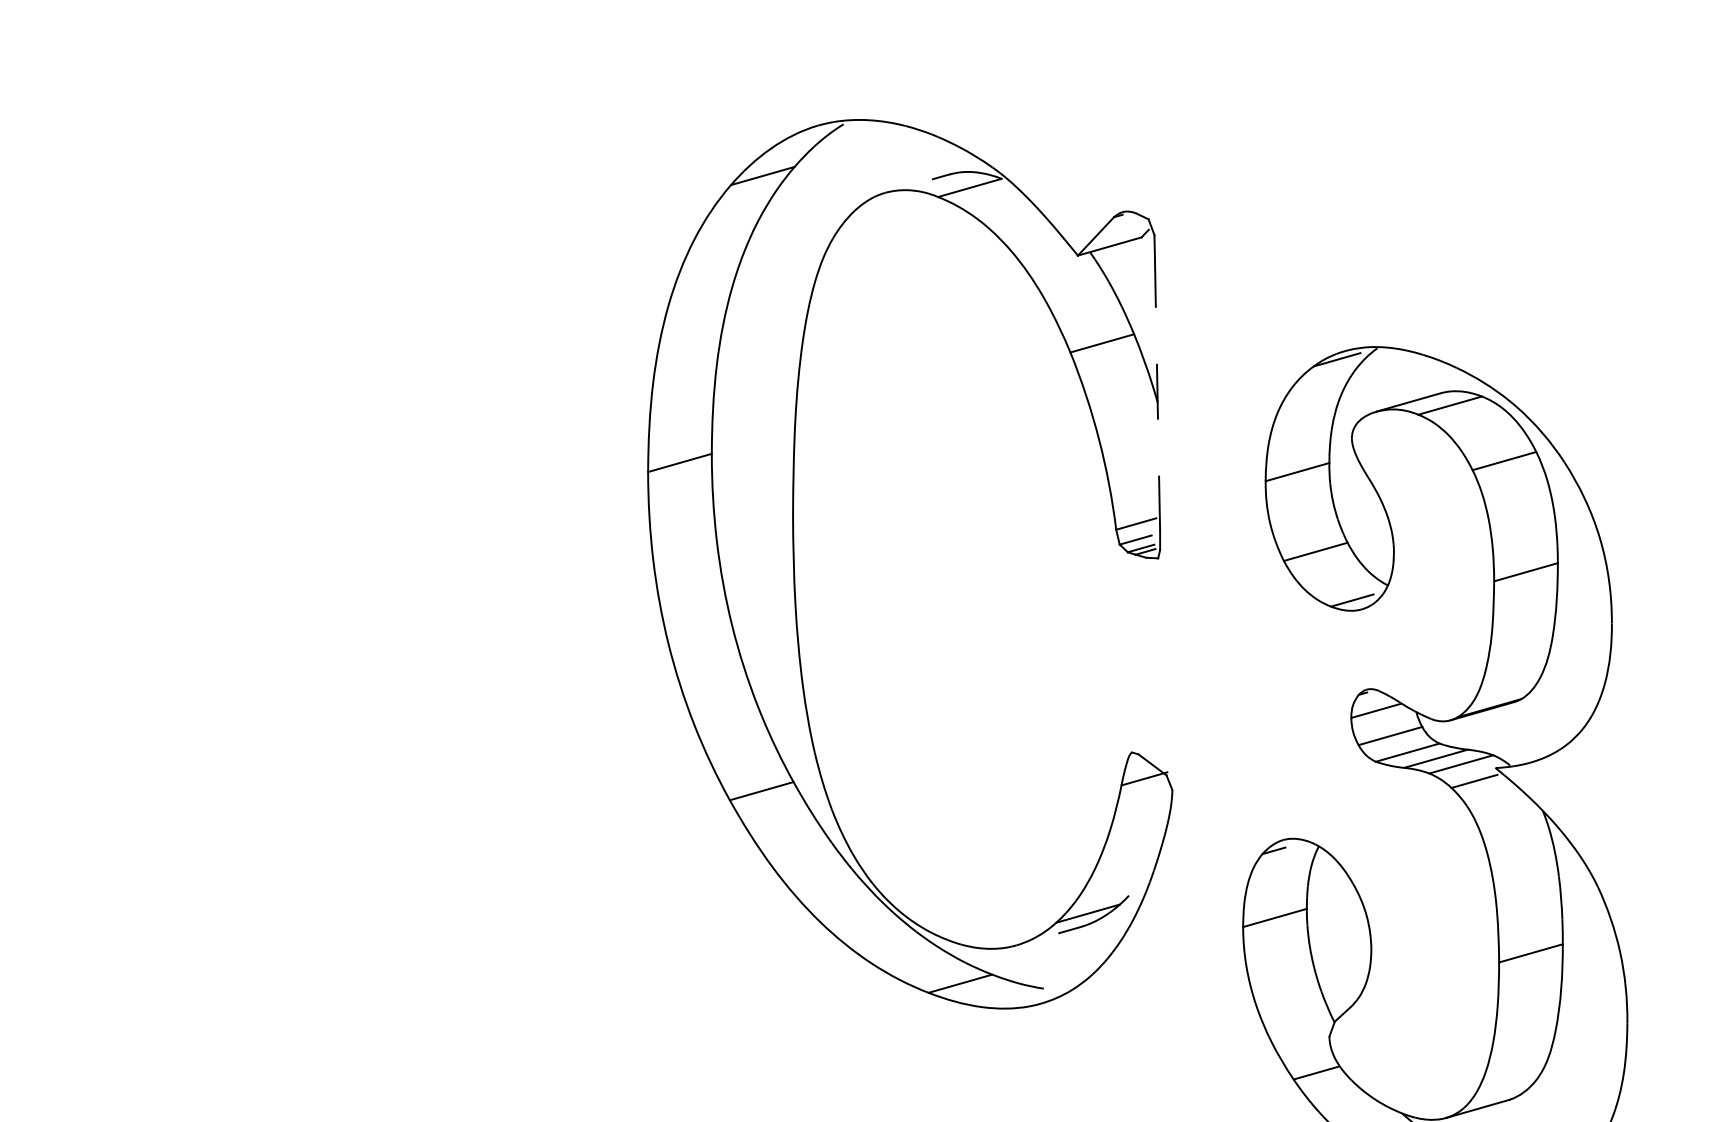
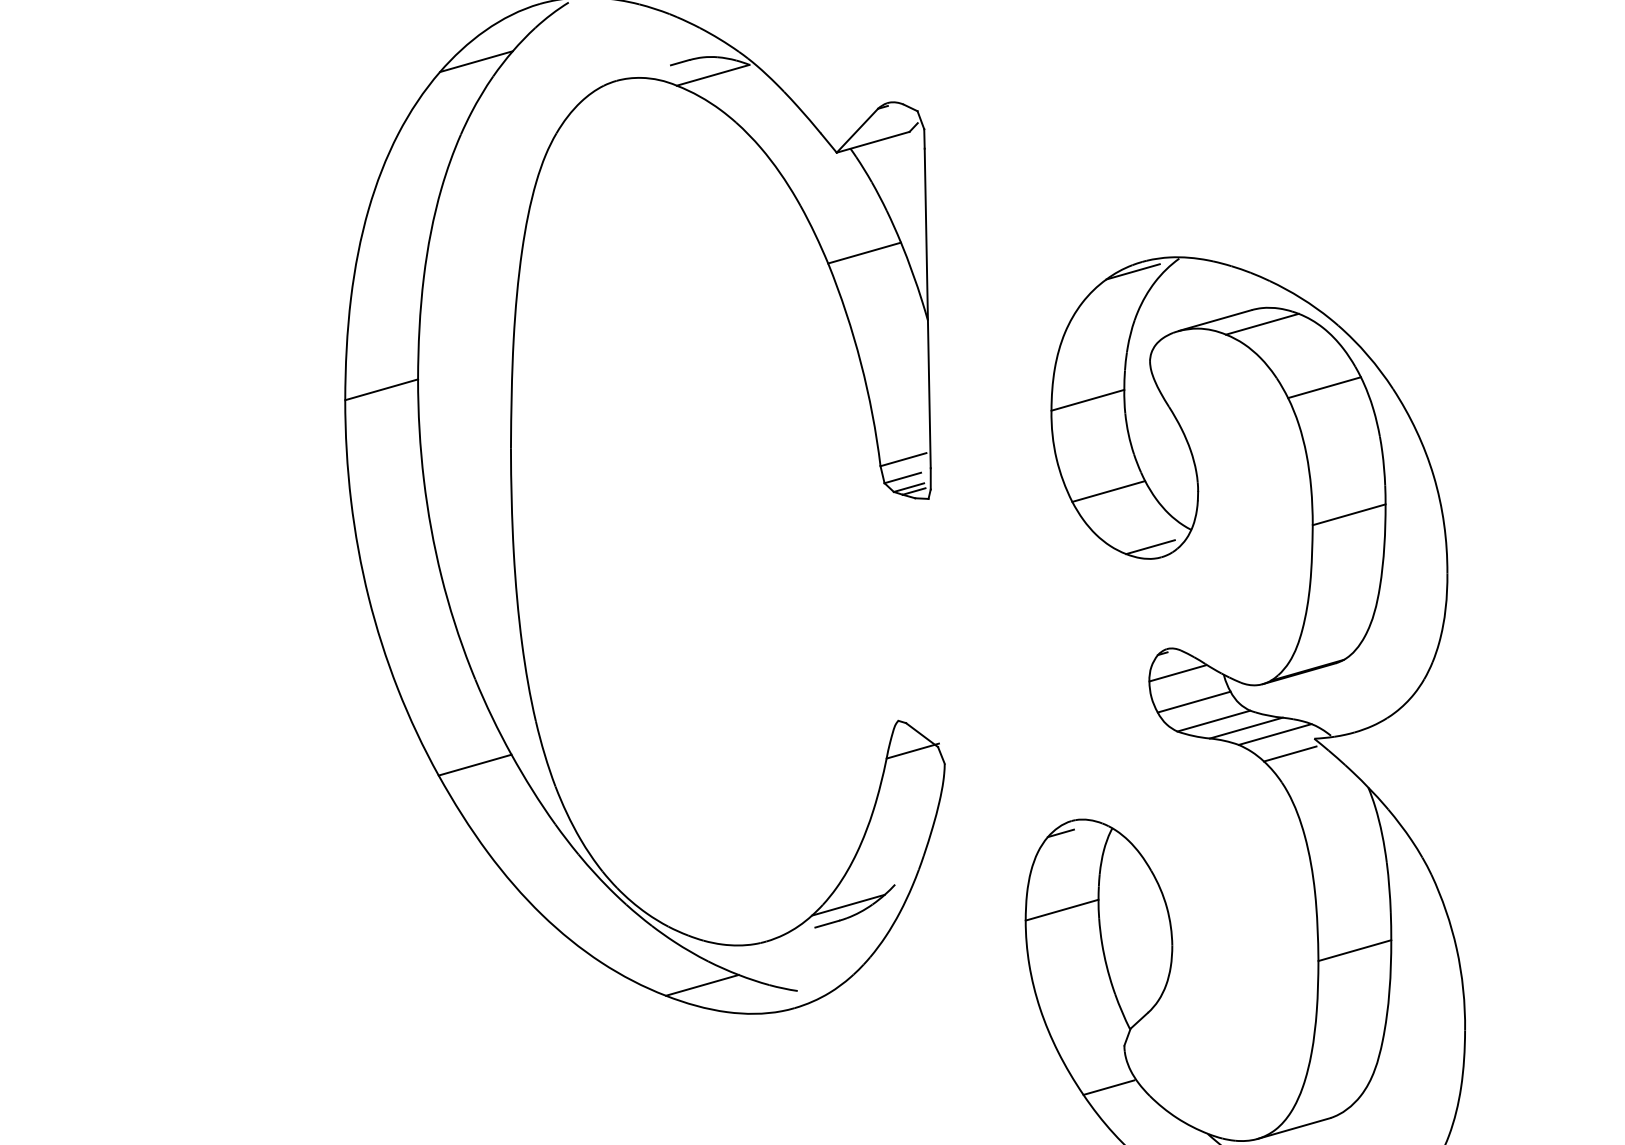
line: (1157, 391) -> (927, 308), dashed -> solid

